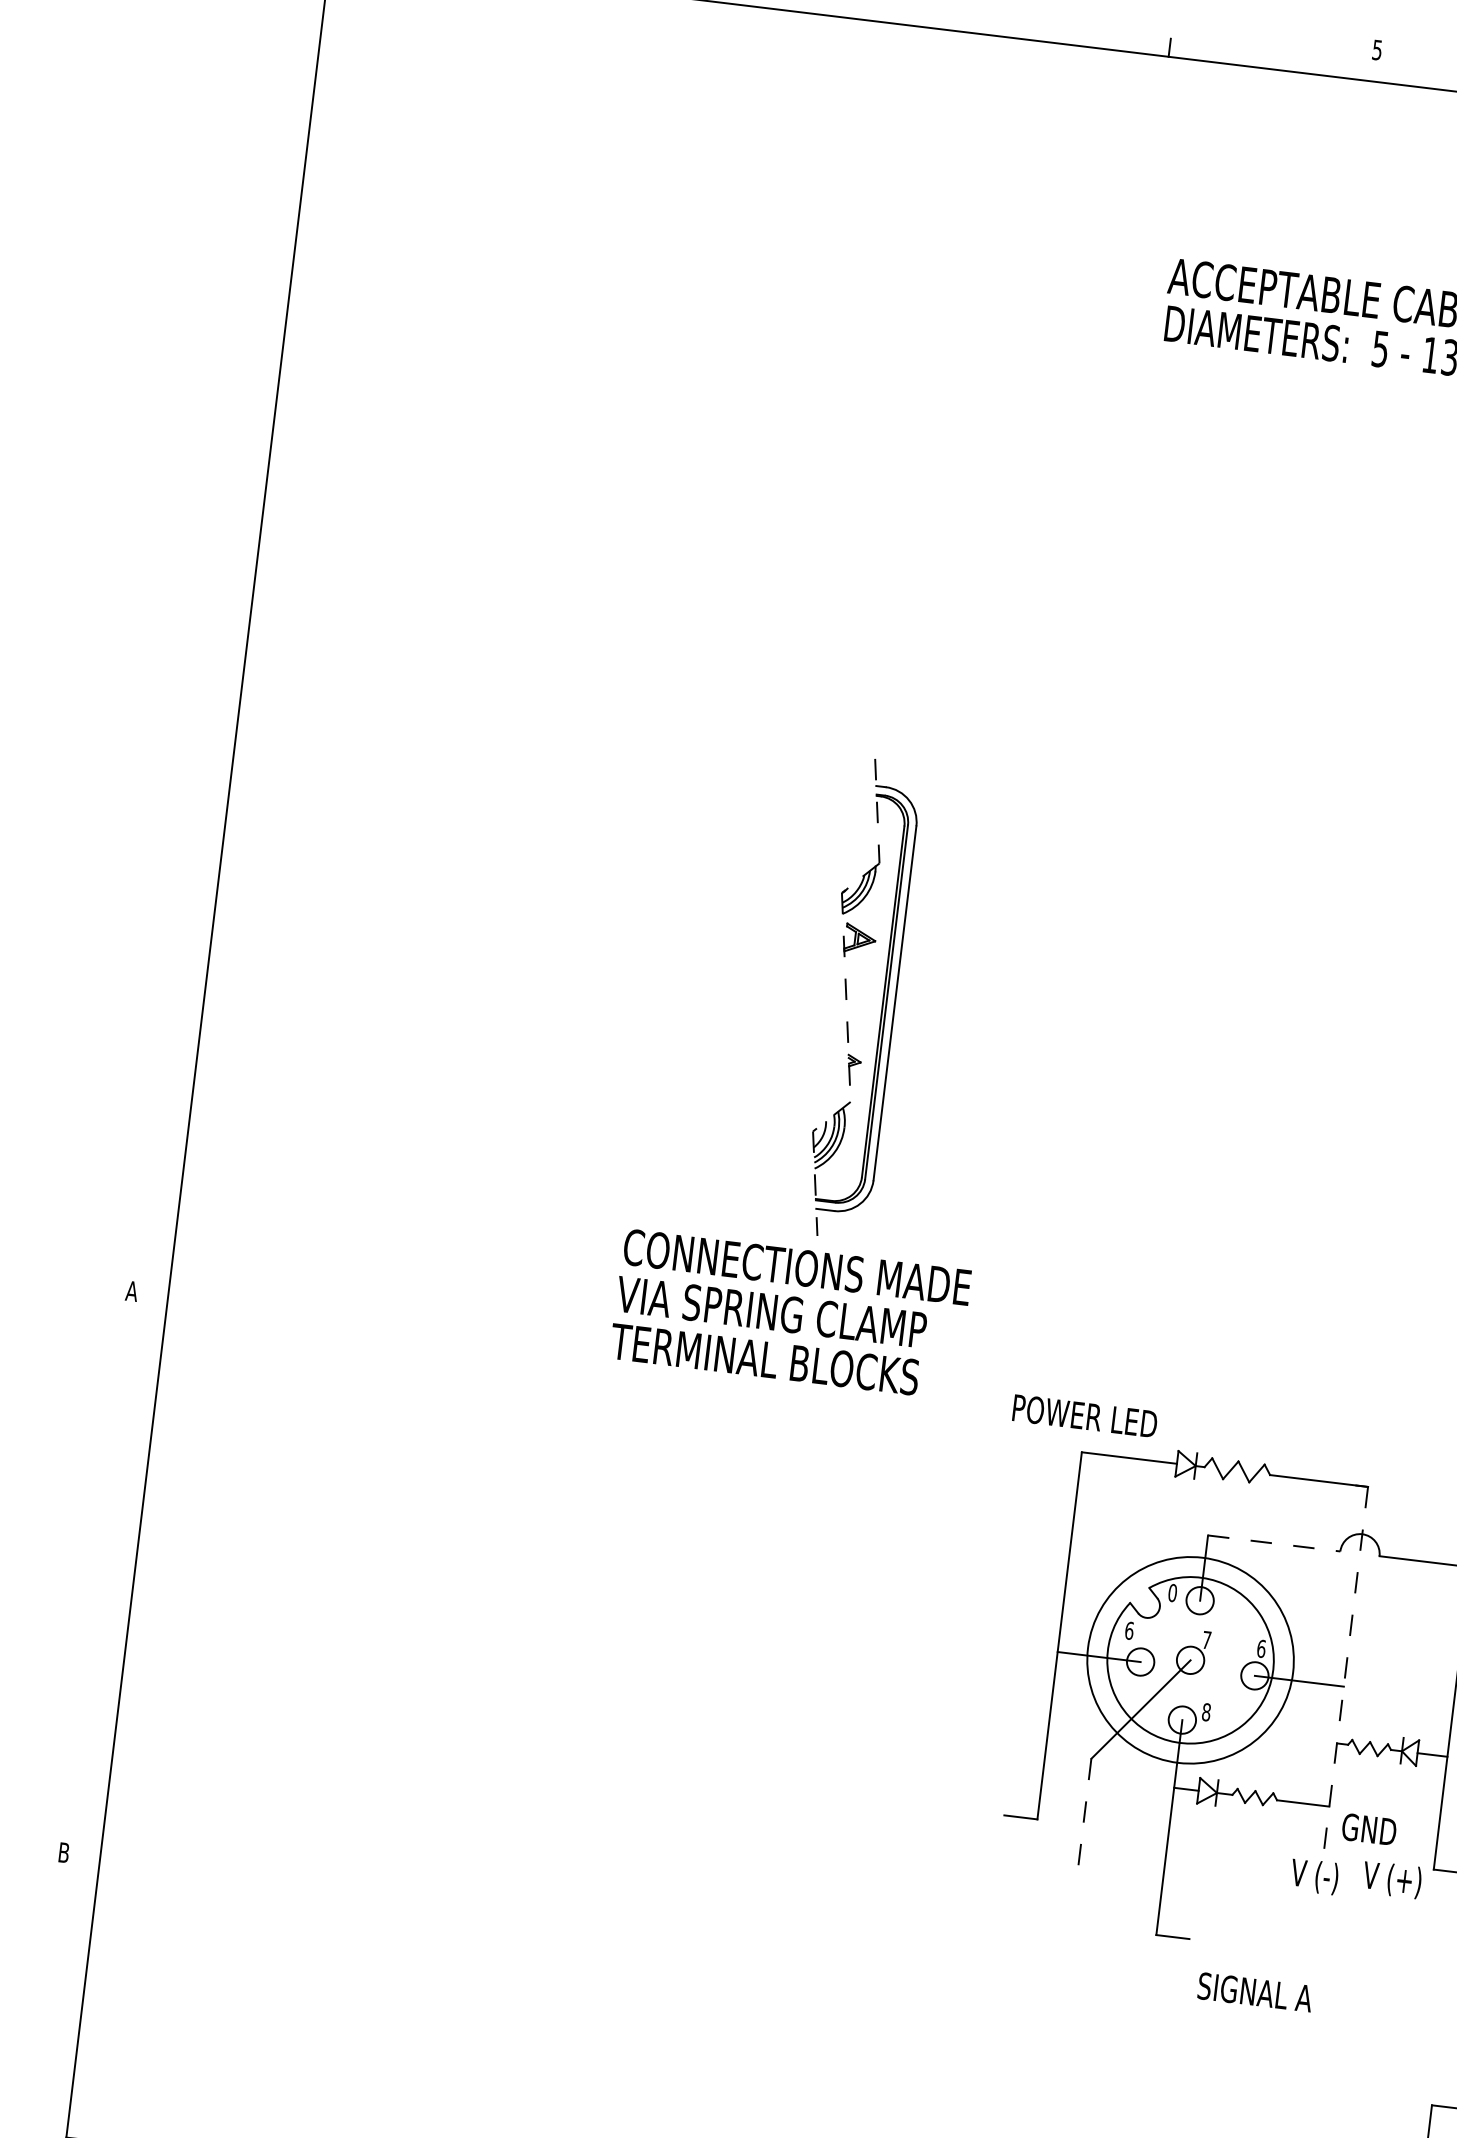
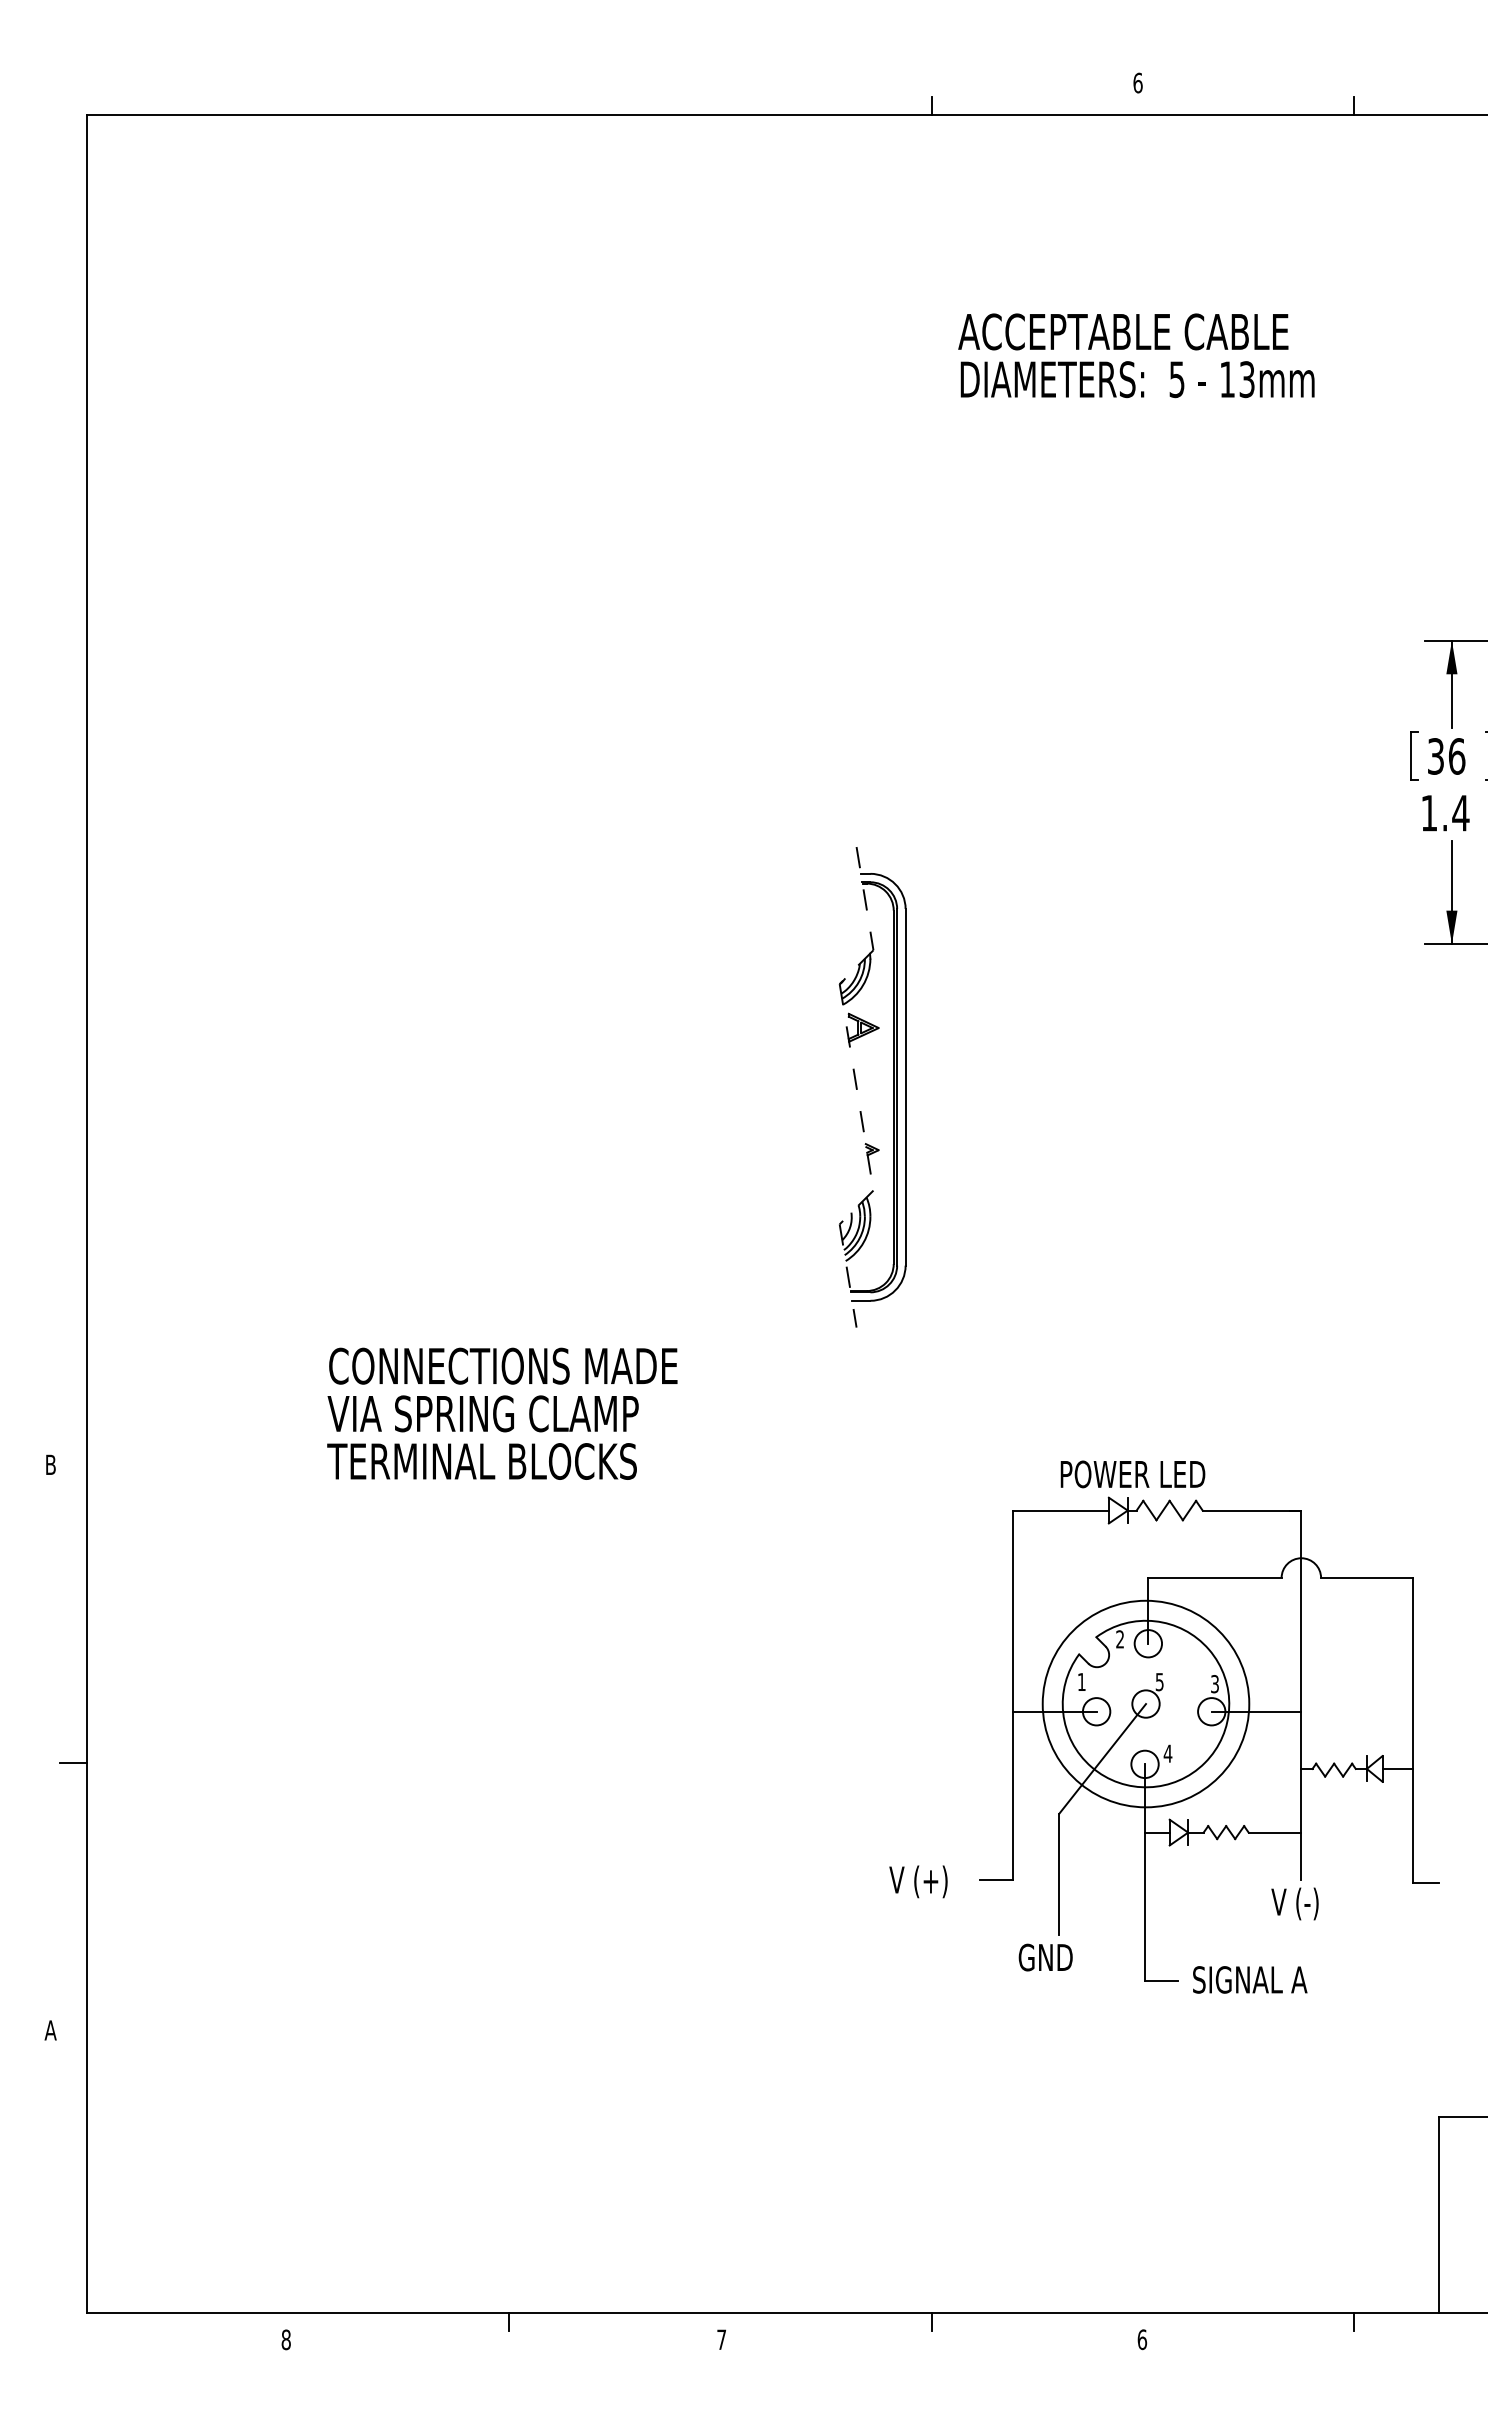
text: (1376, 49) -> (1137, 82), 5 -> 6
part: (847, 997) -> (857, 1087), moved
text: (131, 1290) -> (50, 1464), A -> B
text: (790, 1314) -> (502, 1413), moved
text: (1084, 1416) -> (1132, 1474), moved
line: (1273, 1542) -> (1214, 1577), dashed -> solid
line: (118, 1590) -> (73, 1763), added
text: (1173, 1593) -> (1120, 1639), 0 -> 2
text: (1129, 1630) -> (1081, 1681), 6 -> 1
text: (1206, 1640) -> (1159, 1682), 7 -> 5
text: (1261, 1649) -> (1215, 1684), 6 -> 3
line: (1345, 1670) -> (1301, 1695), dashed -> solid
text: (1205, 1712) -> (1167, 1753), 8 -> 4
line: (1084, 1819) -> (1059, 1874), dashed -> solid
text: (1369, 1829) -> (1045, 1957), moved
text: (63, 1852) -> (50, 2030), B -> A
text: (1392, 1879) -> (918, 1881), moved
text: (1255, 1992) -> (1250, 1979), moved

